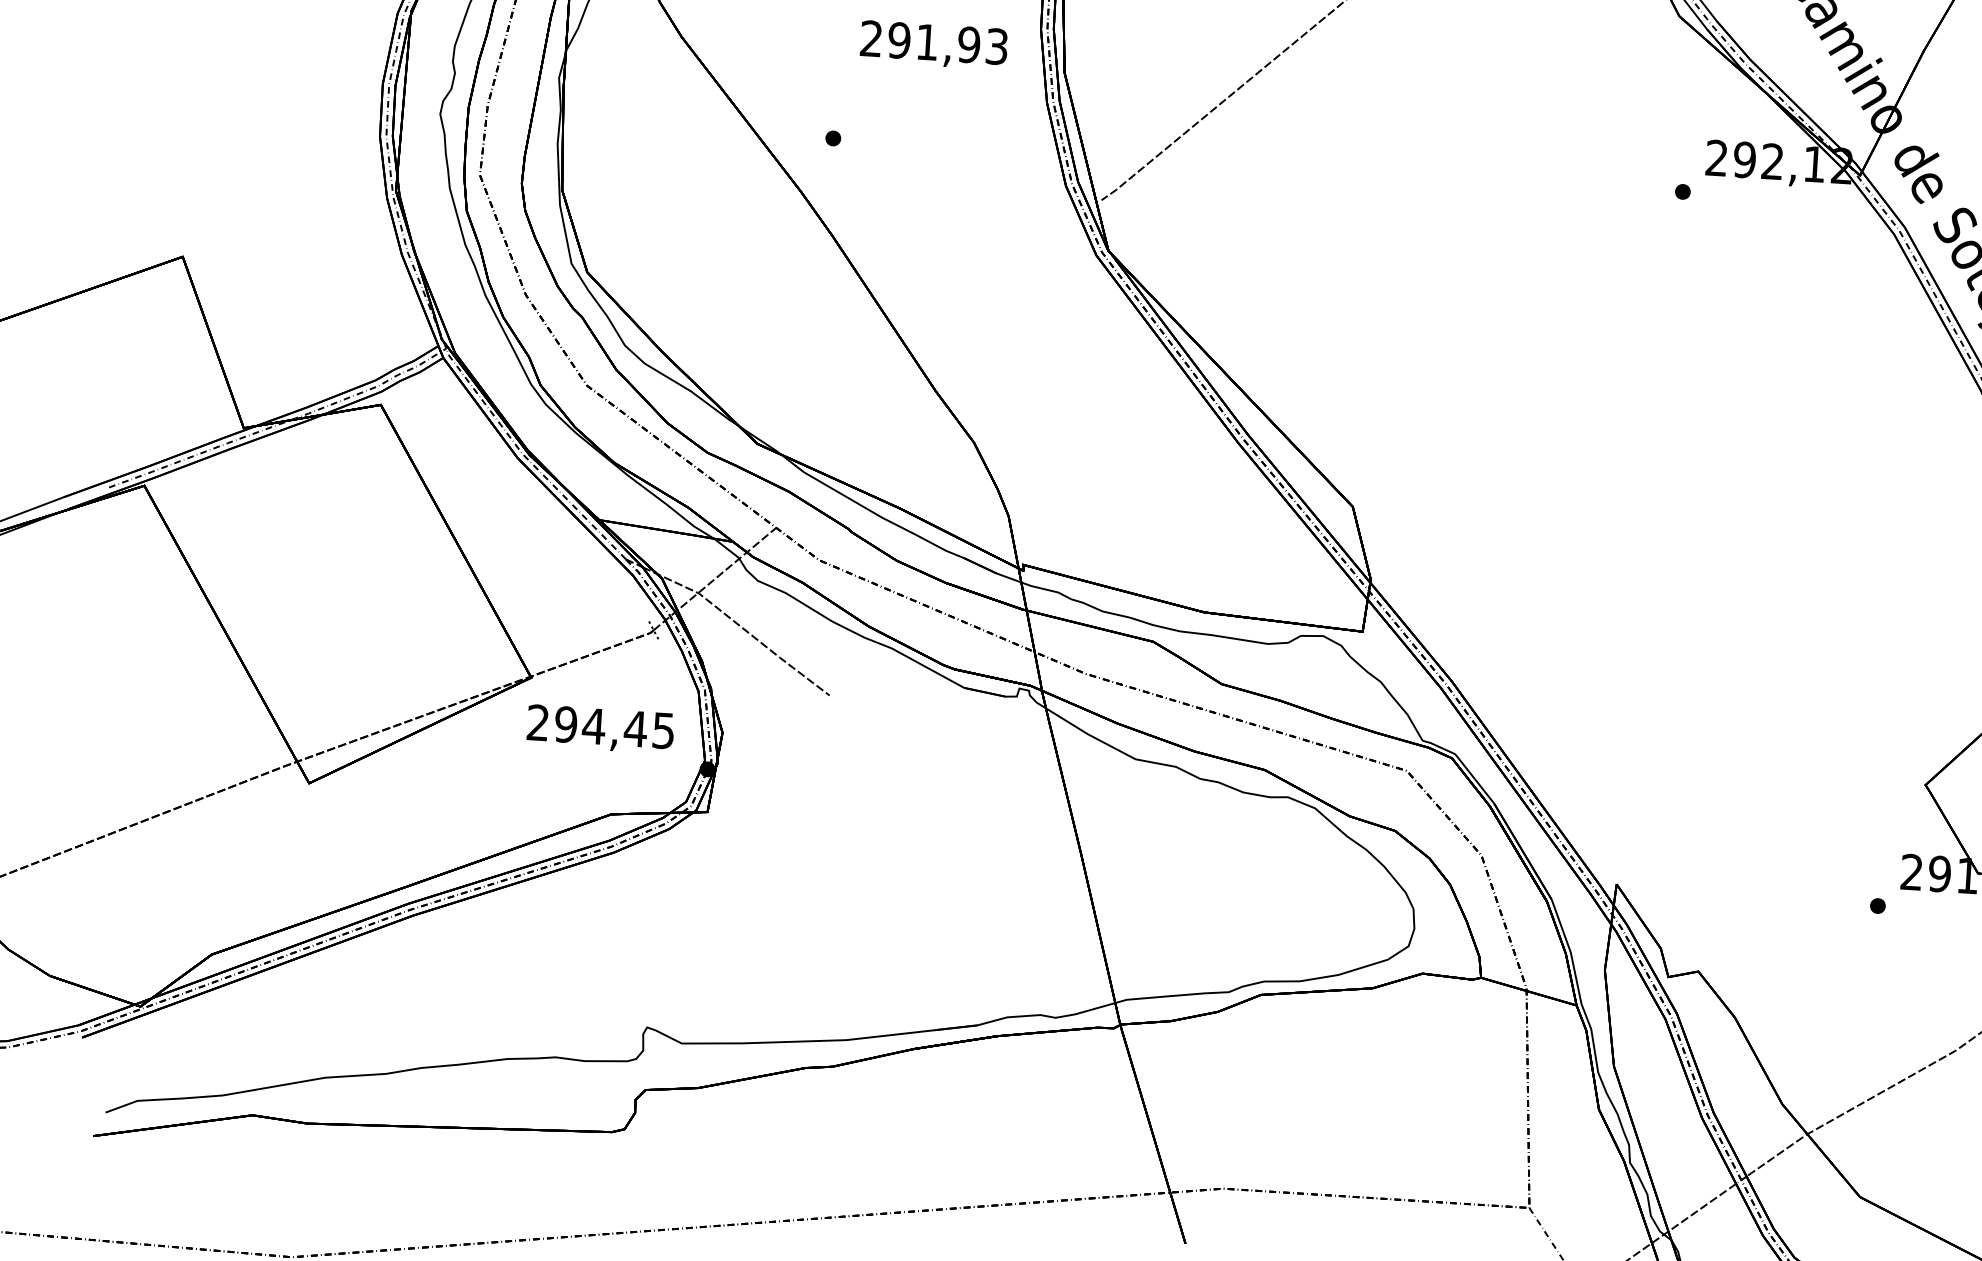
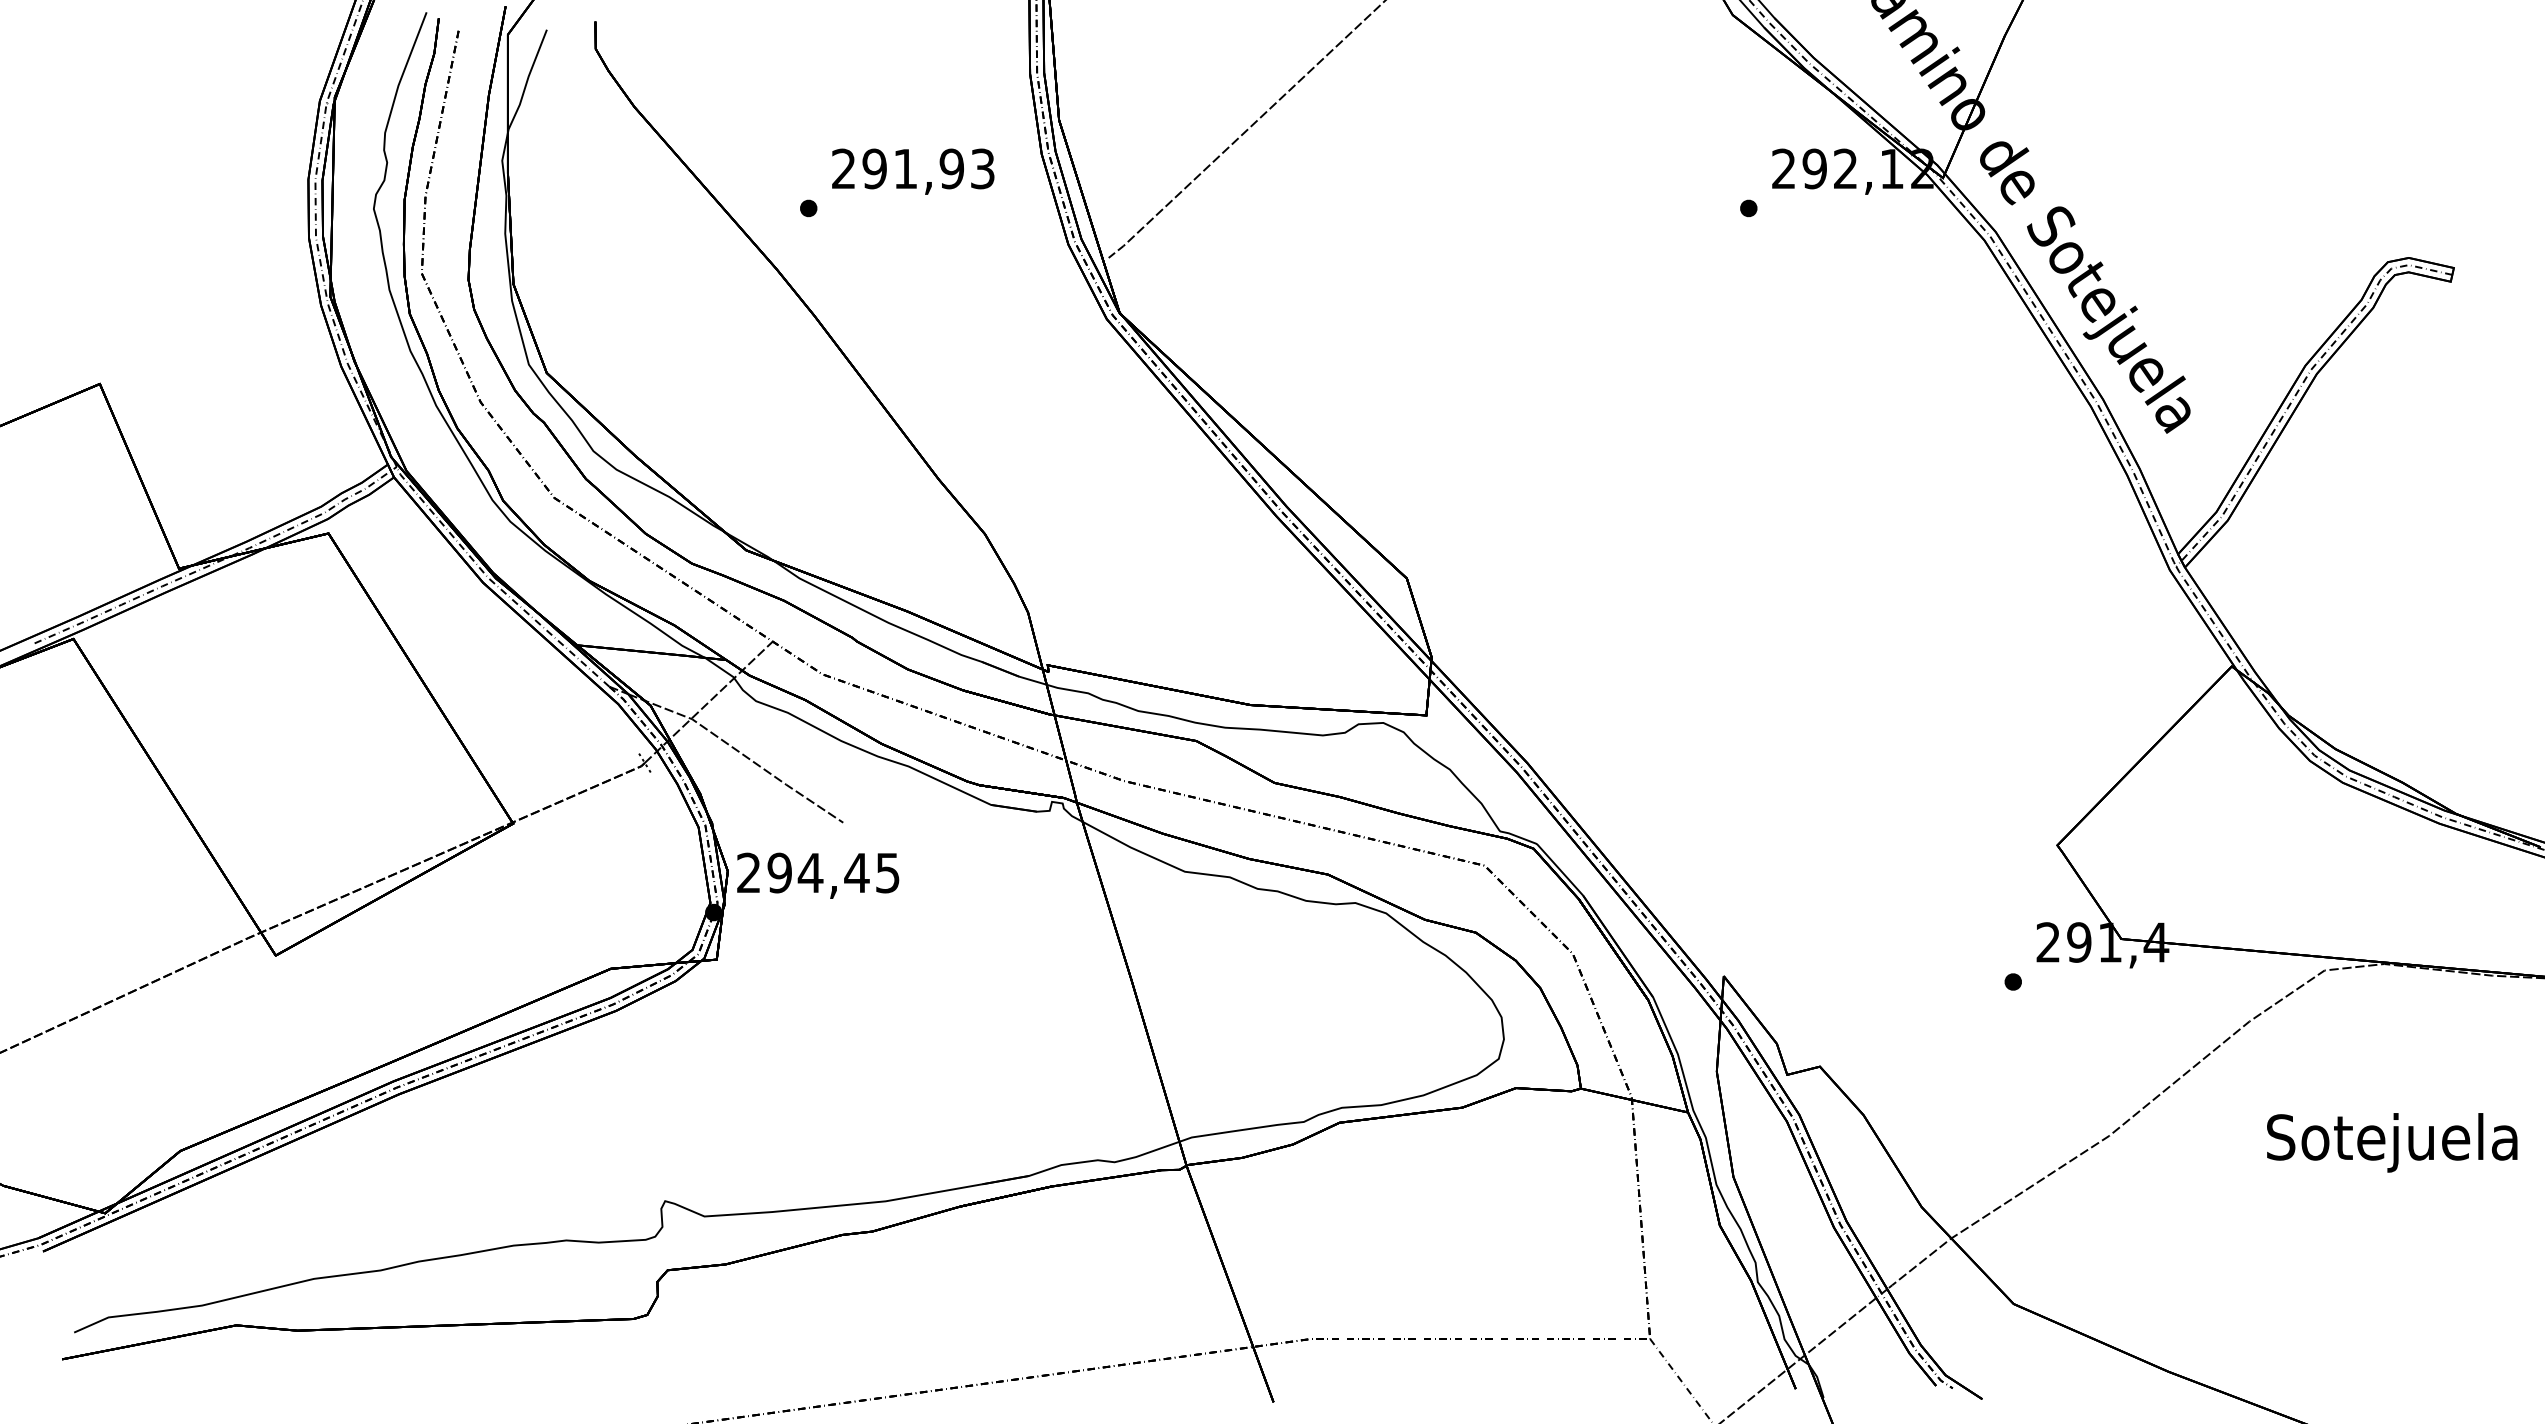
text: (934, 45) -> (913, 171), moved
text: (600, 729) -> (818, 875), moved

